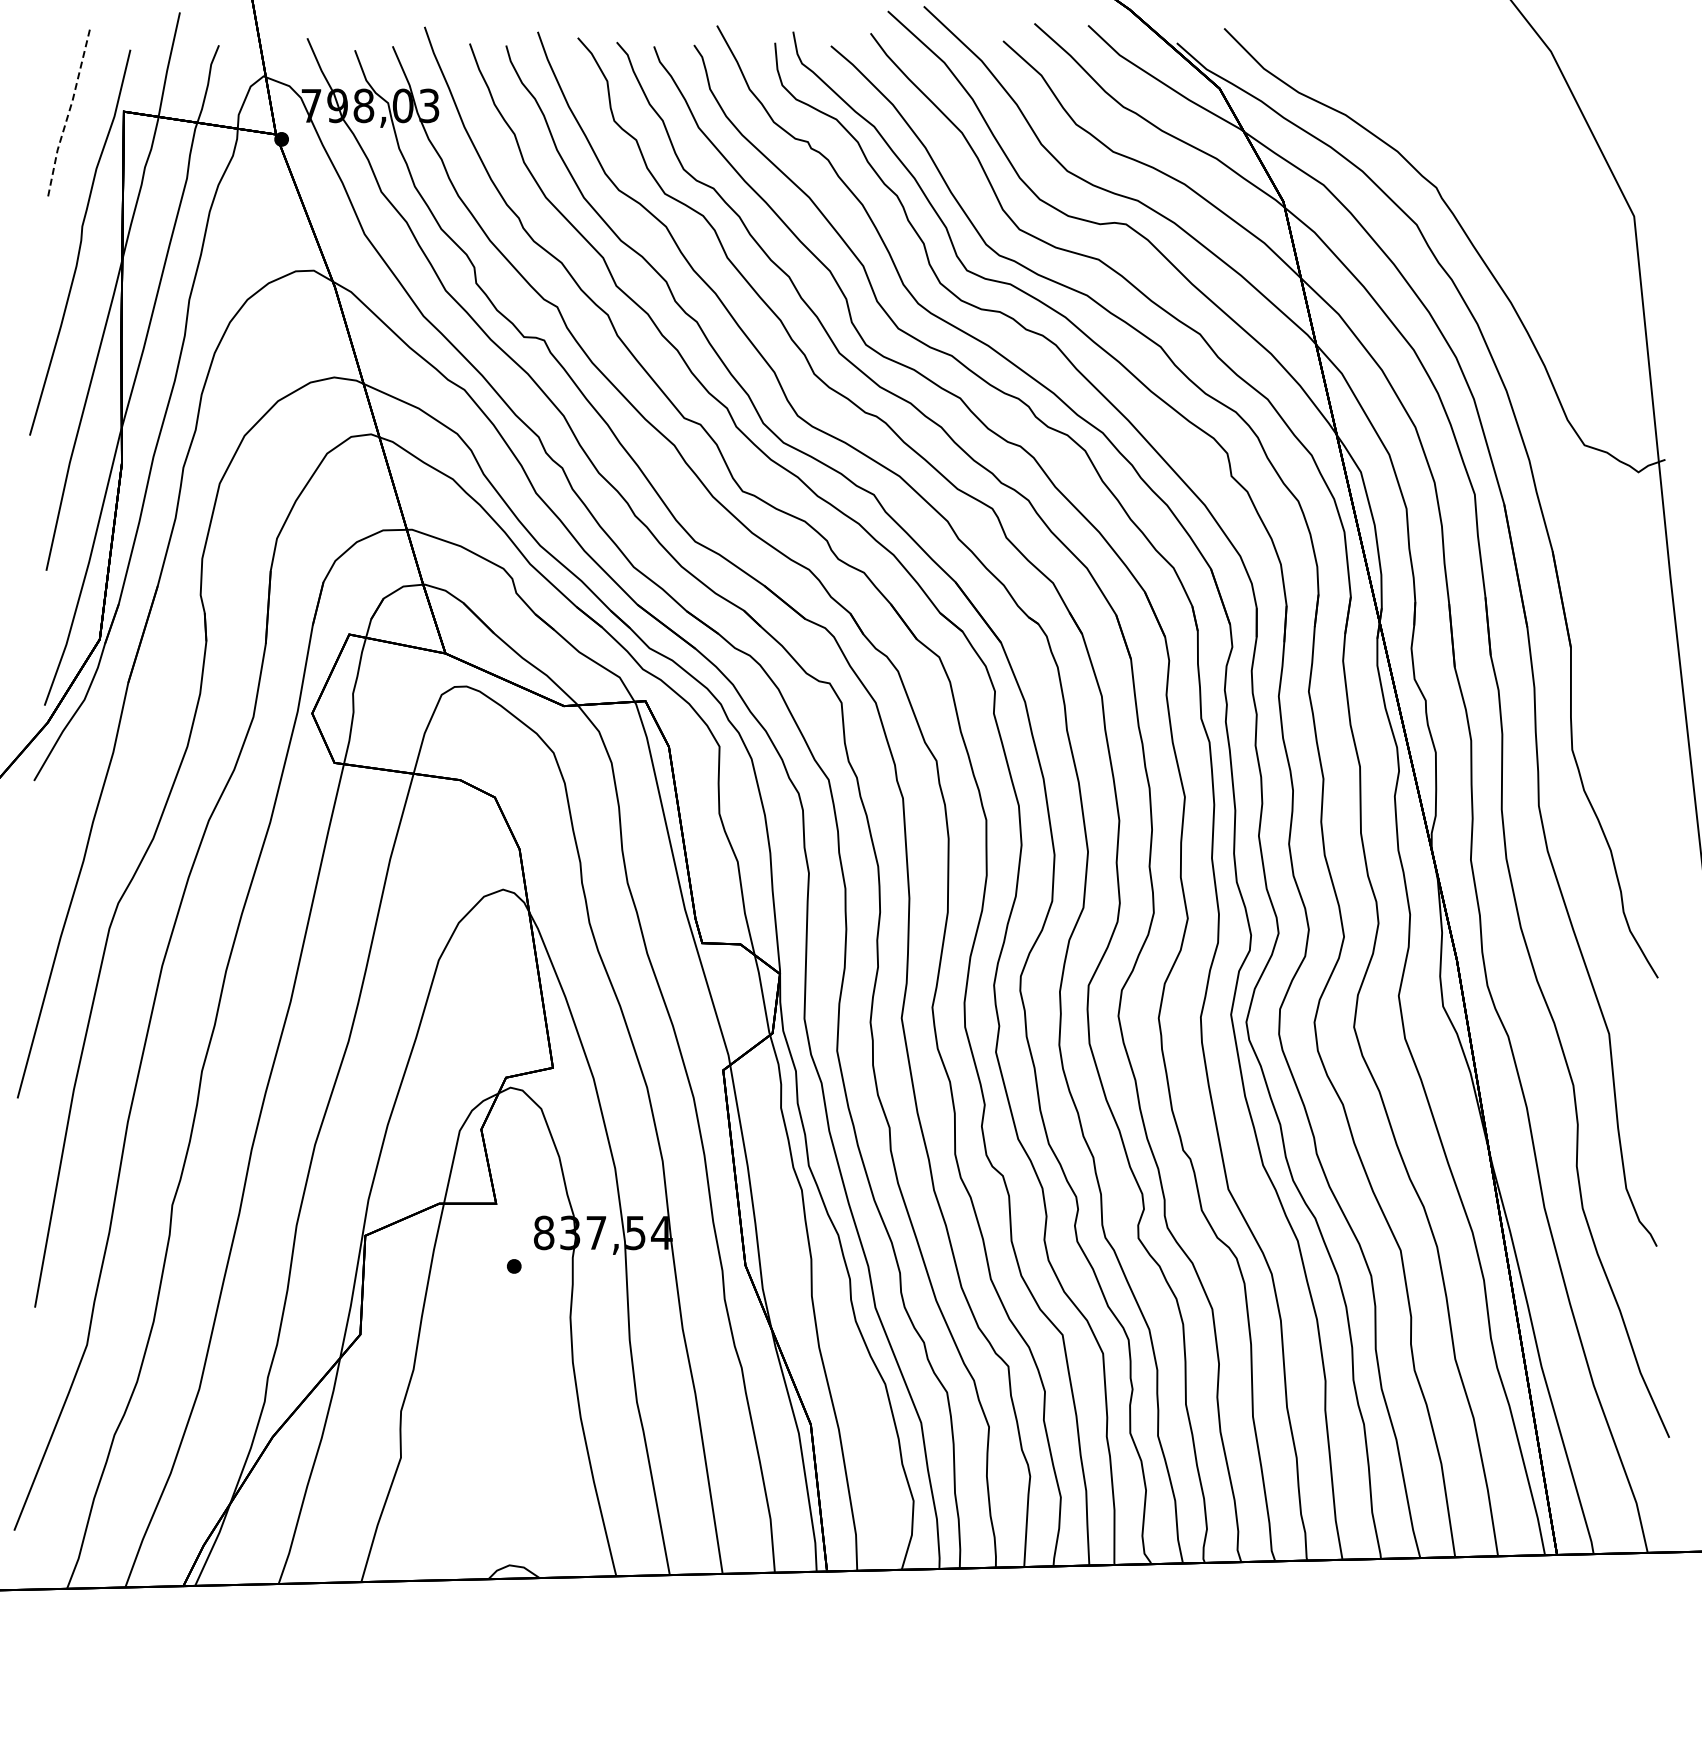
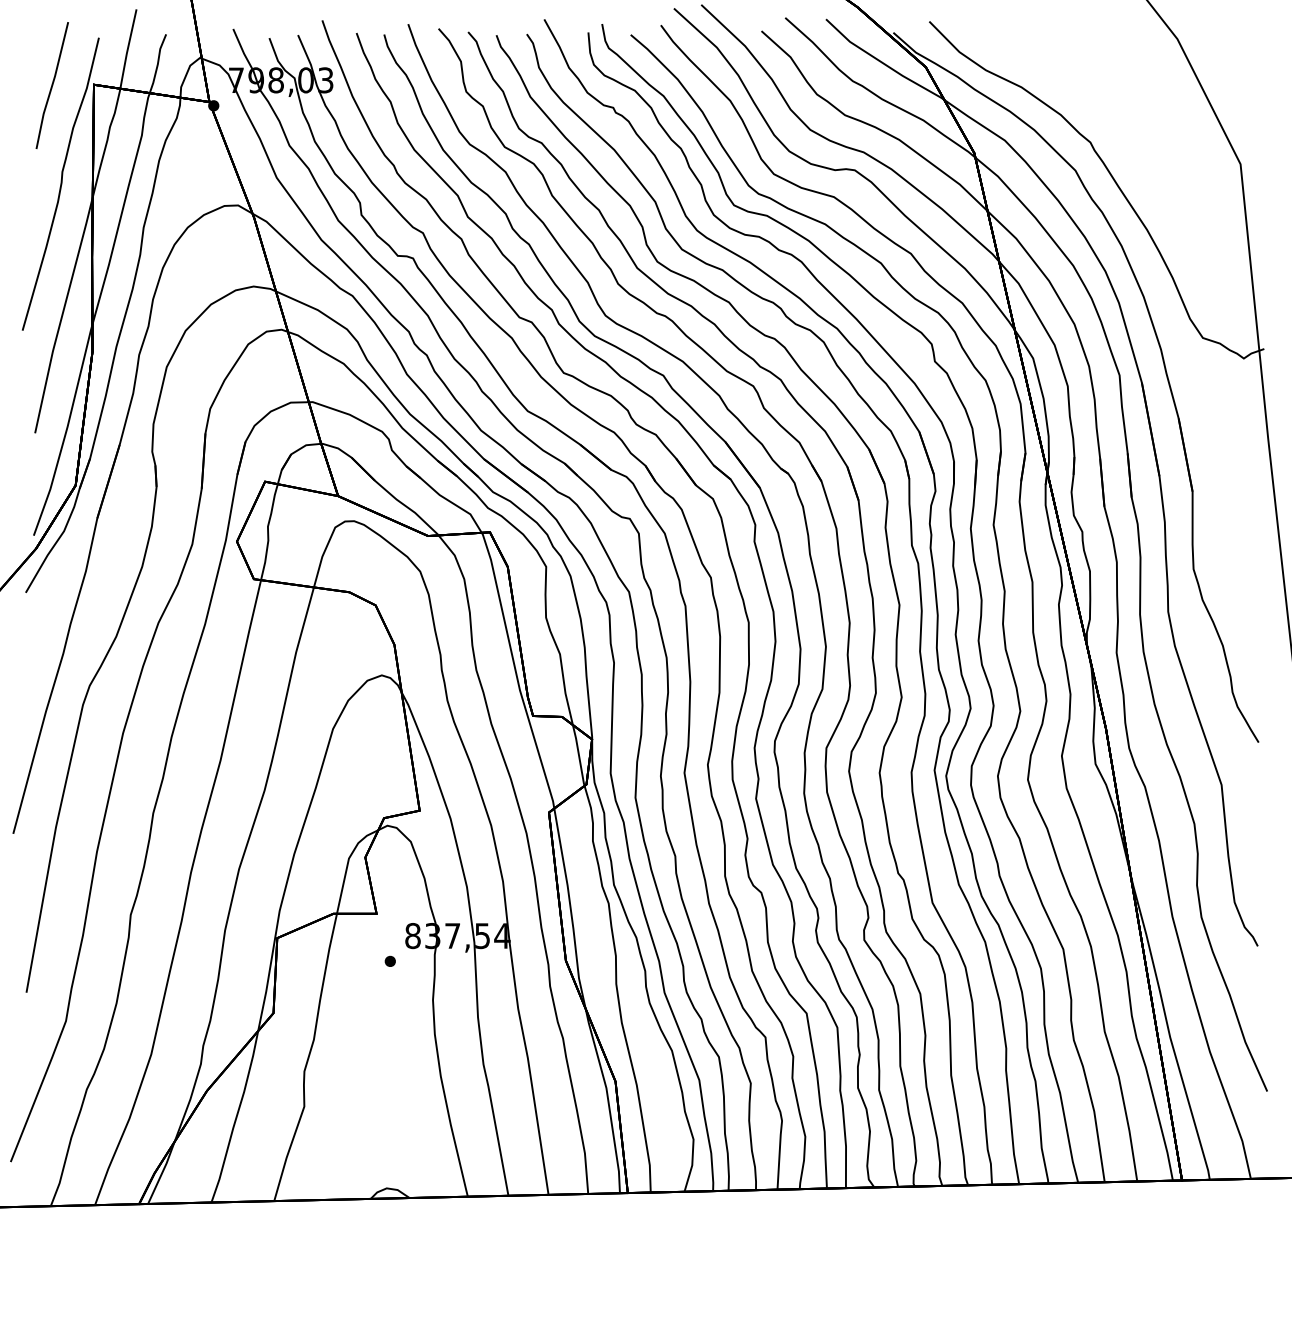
line: (68, 112) -> (51, 85), dashed -> solid

